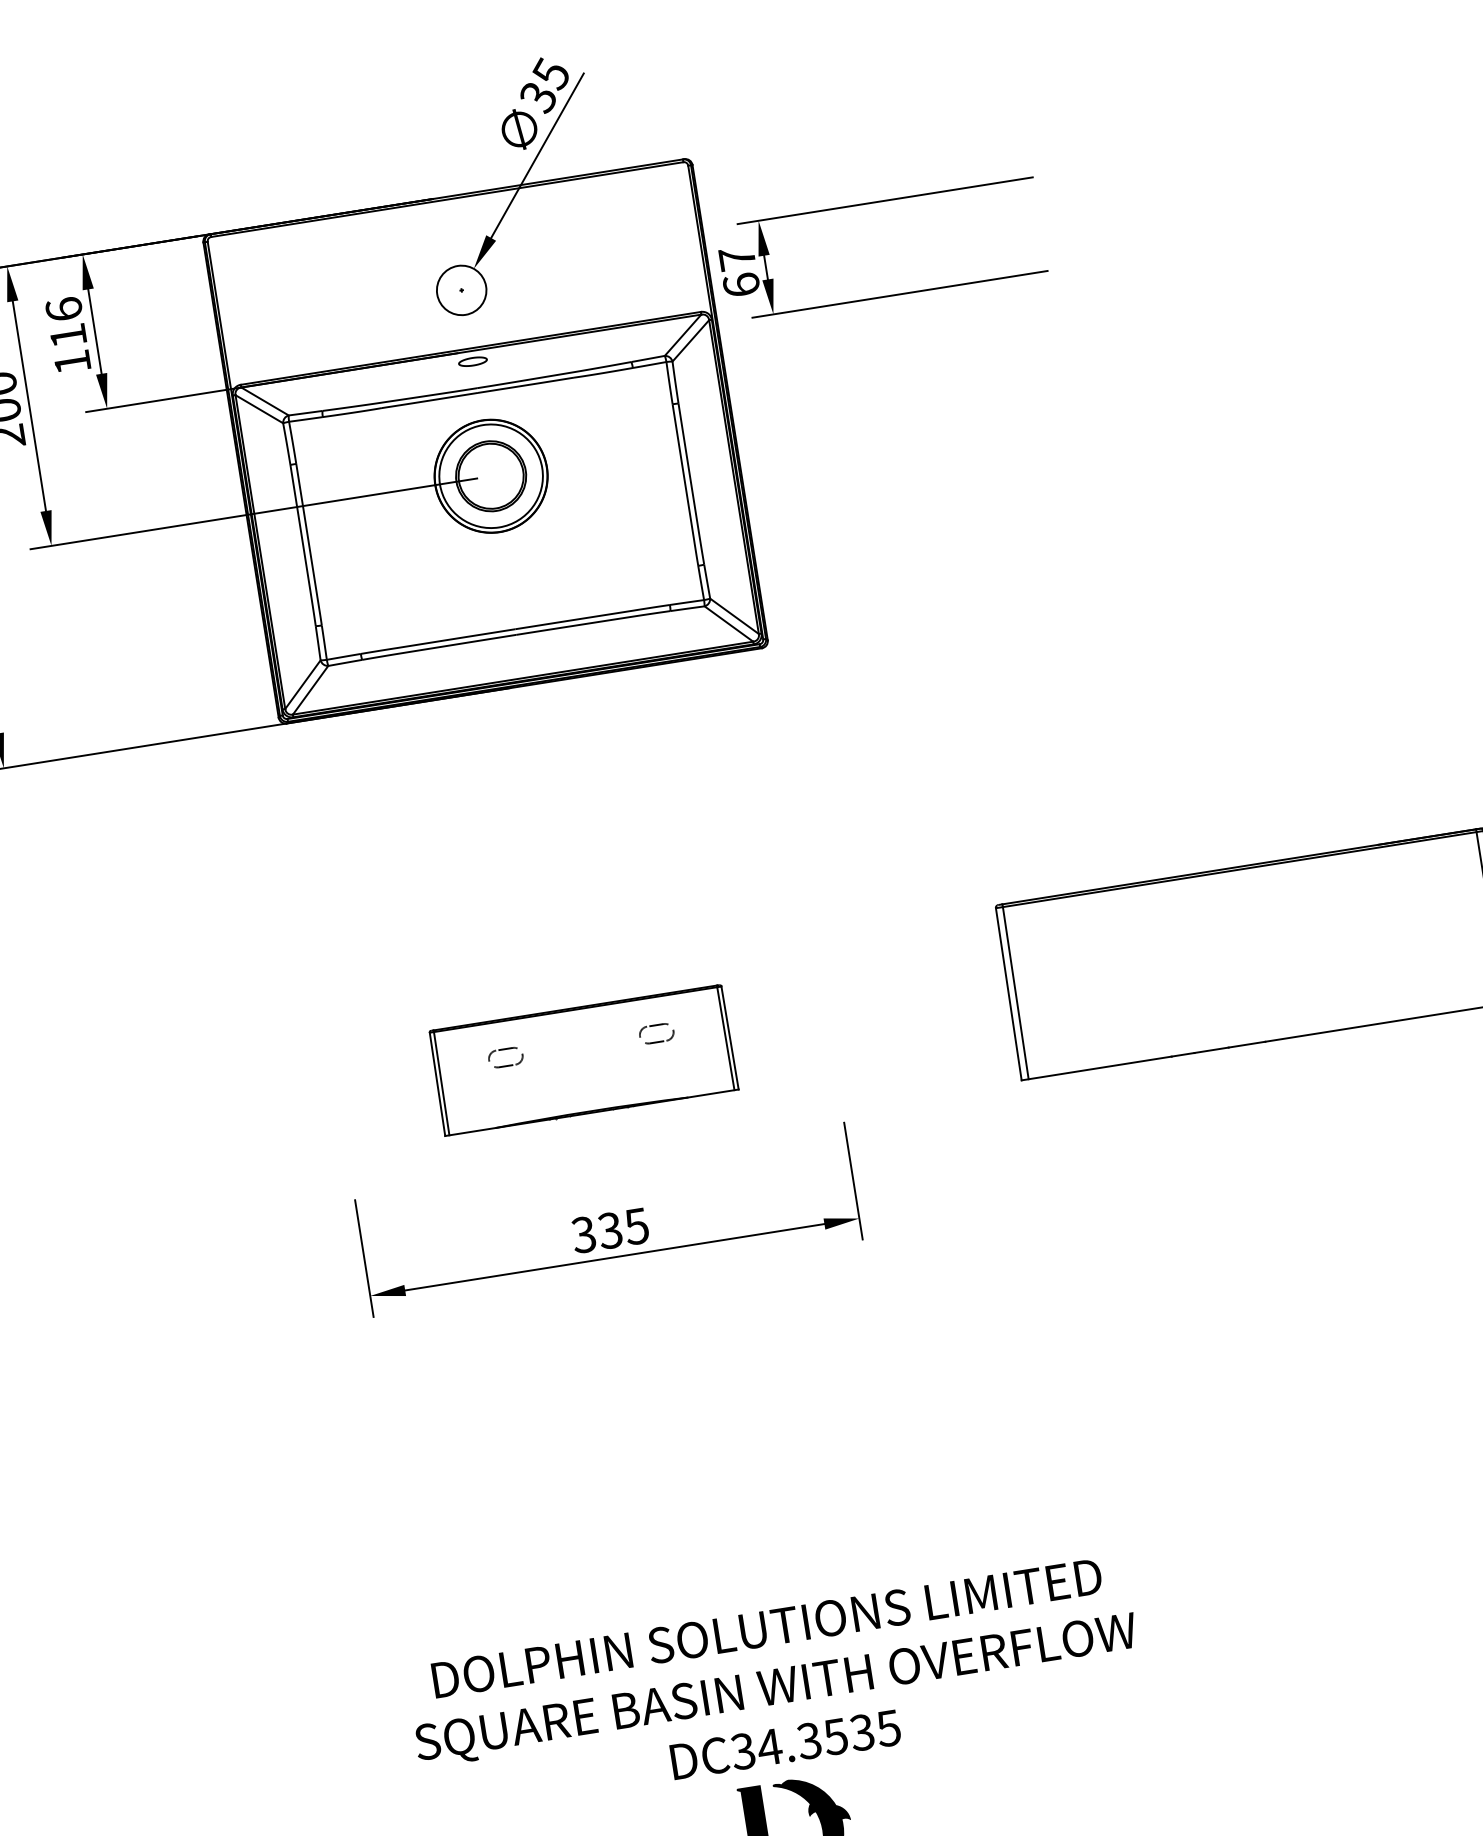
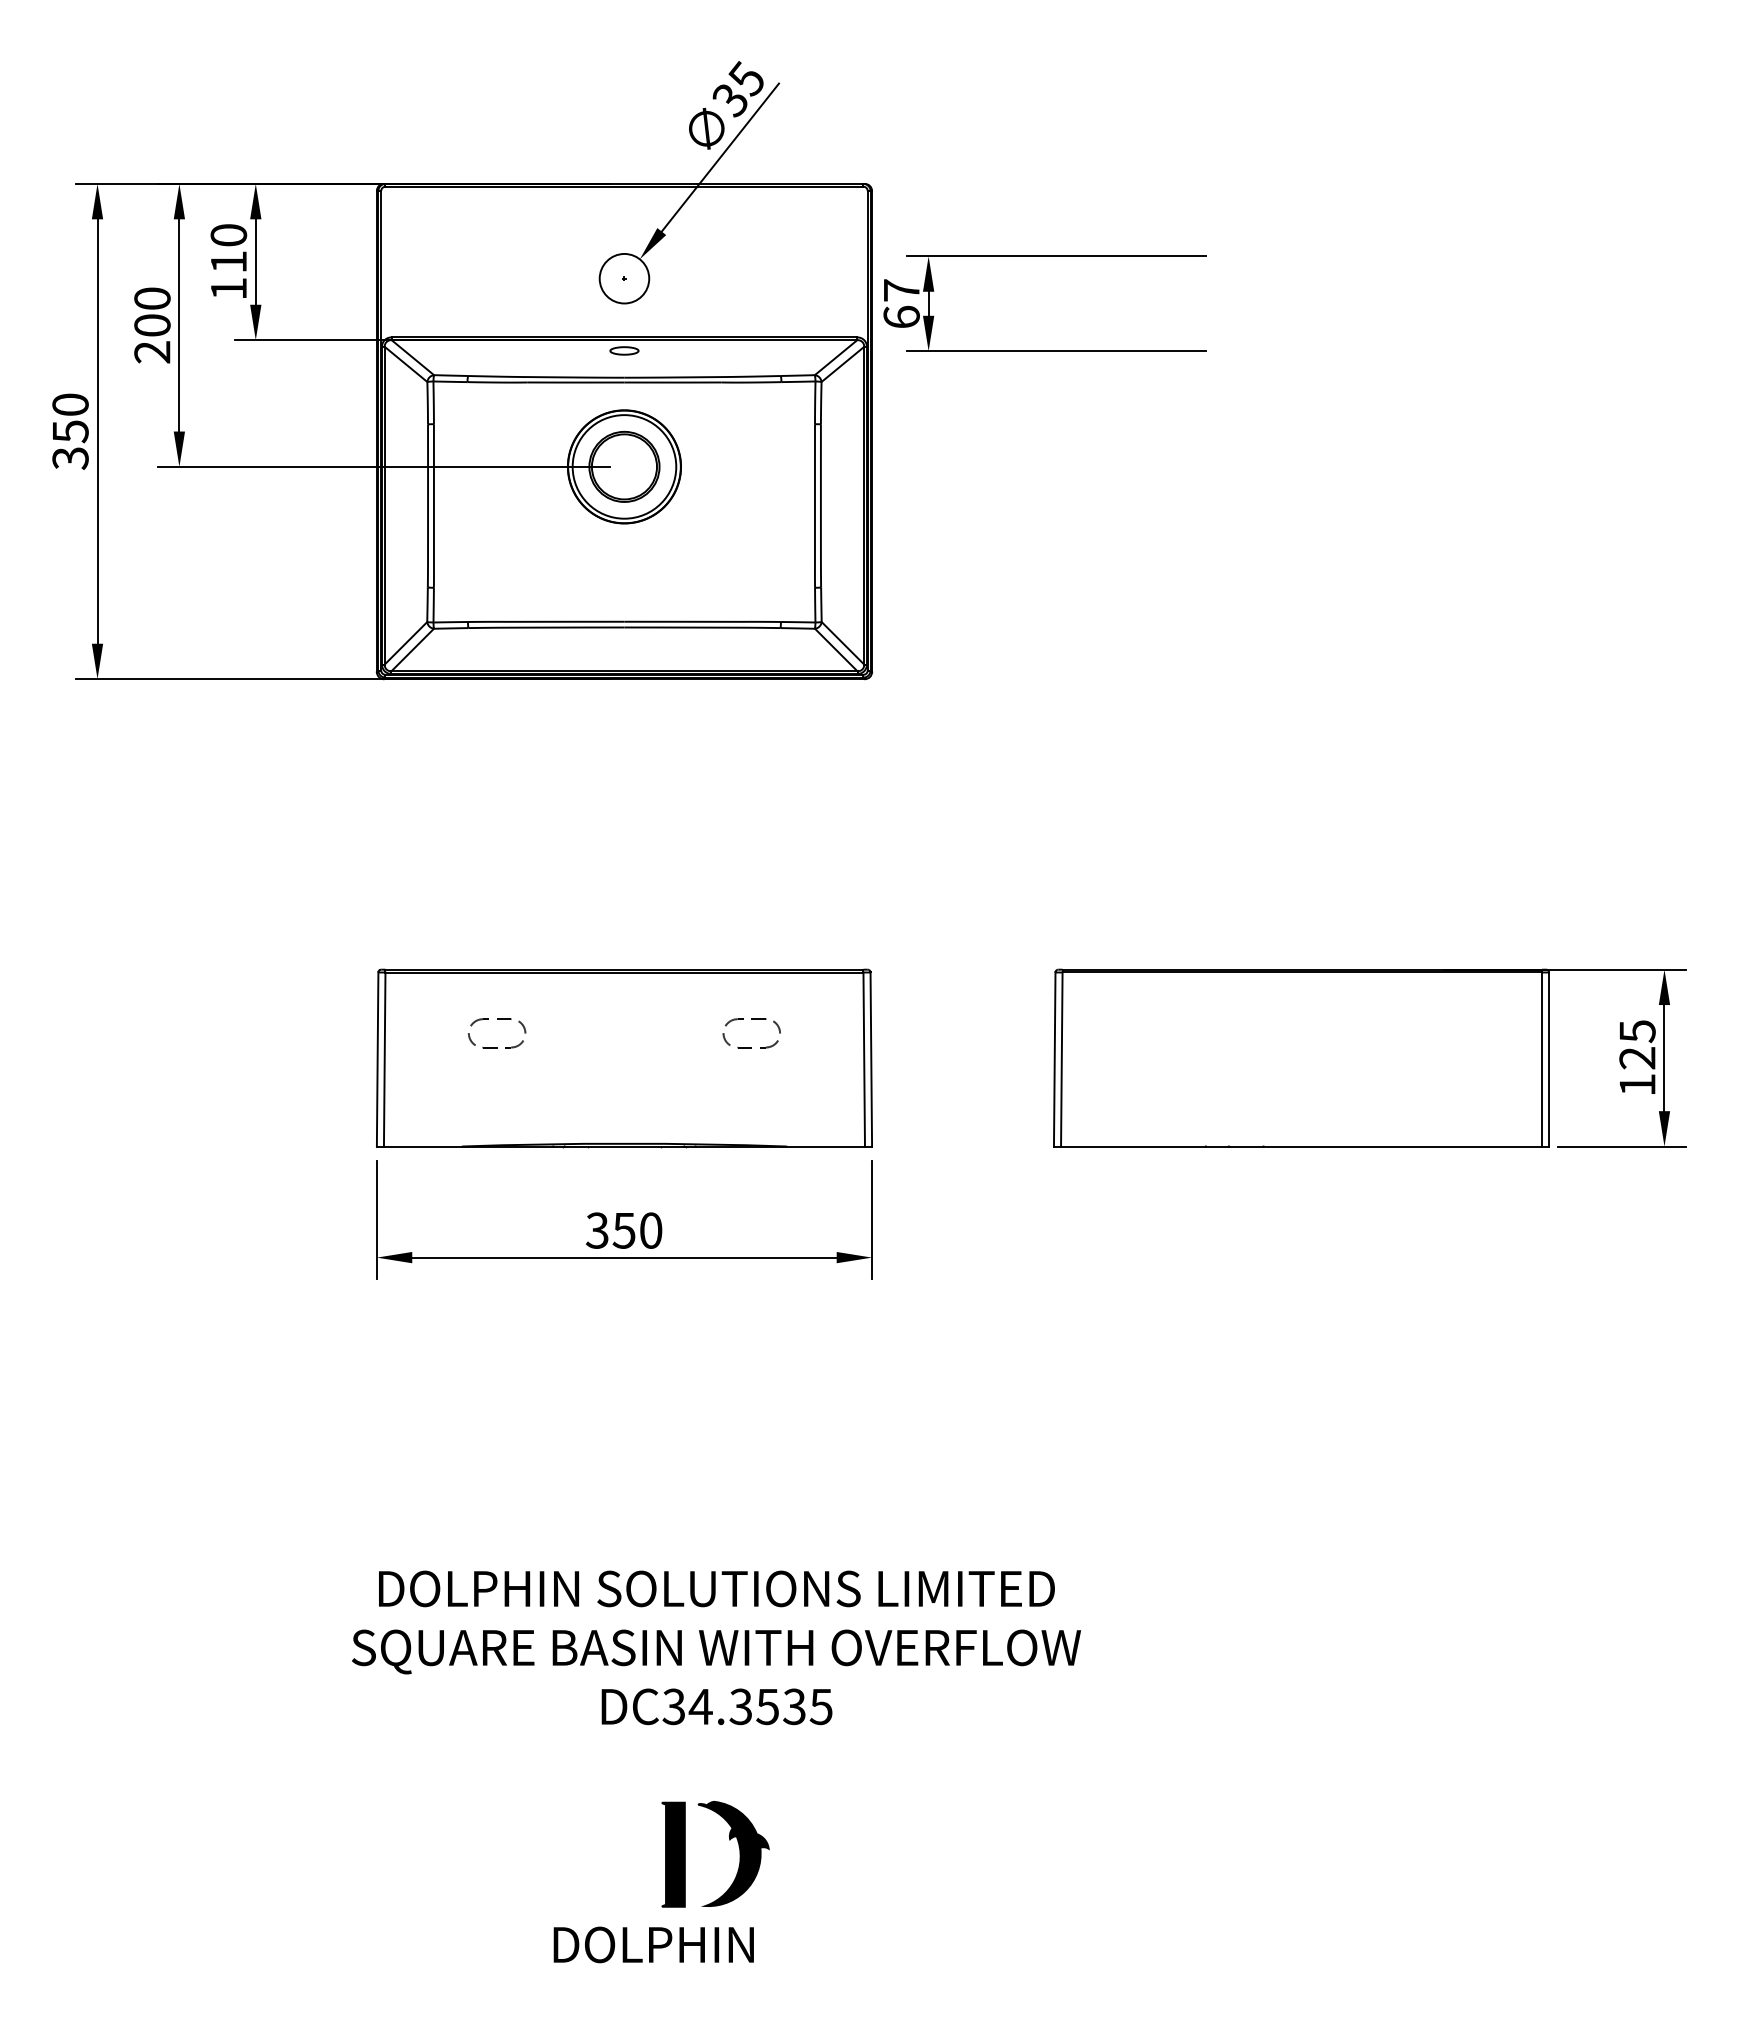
text: (63, 309) -> (228, 235), 116 -> 110
part: (583, 1060) -> (624, 1058), size x1.67
text: (623, 1228) -> (637, 1230), 335 -> 350
text: (775, 1686) -> (716, 1647), moved

